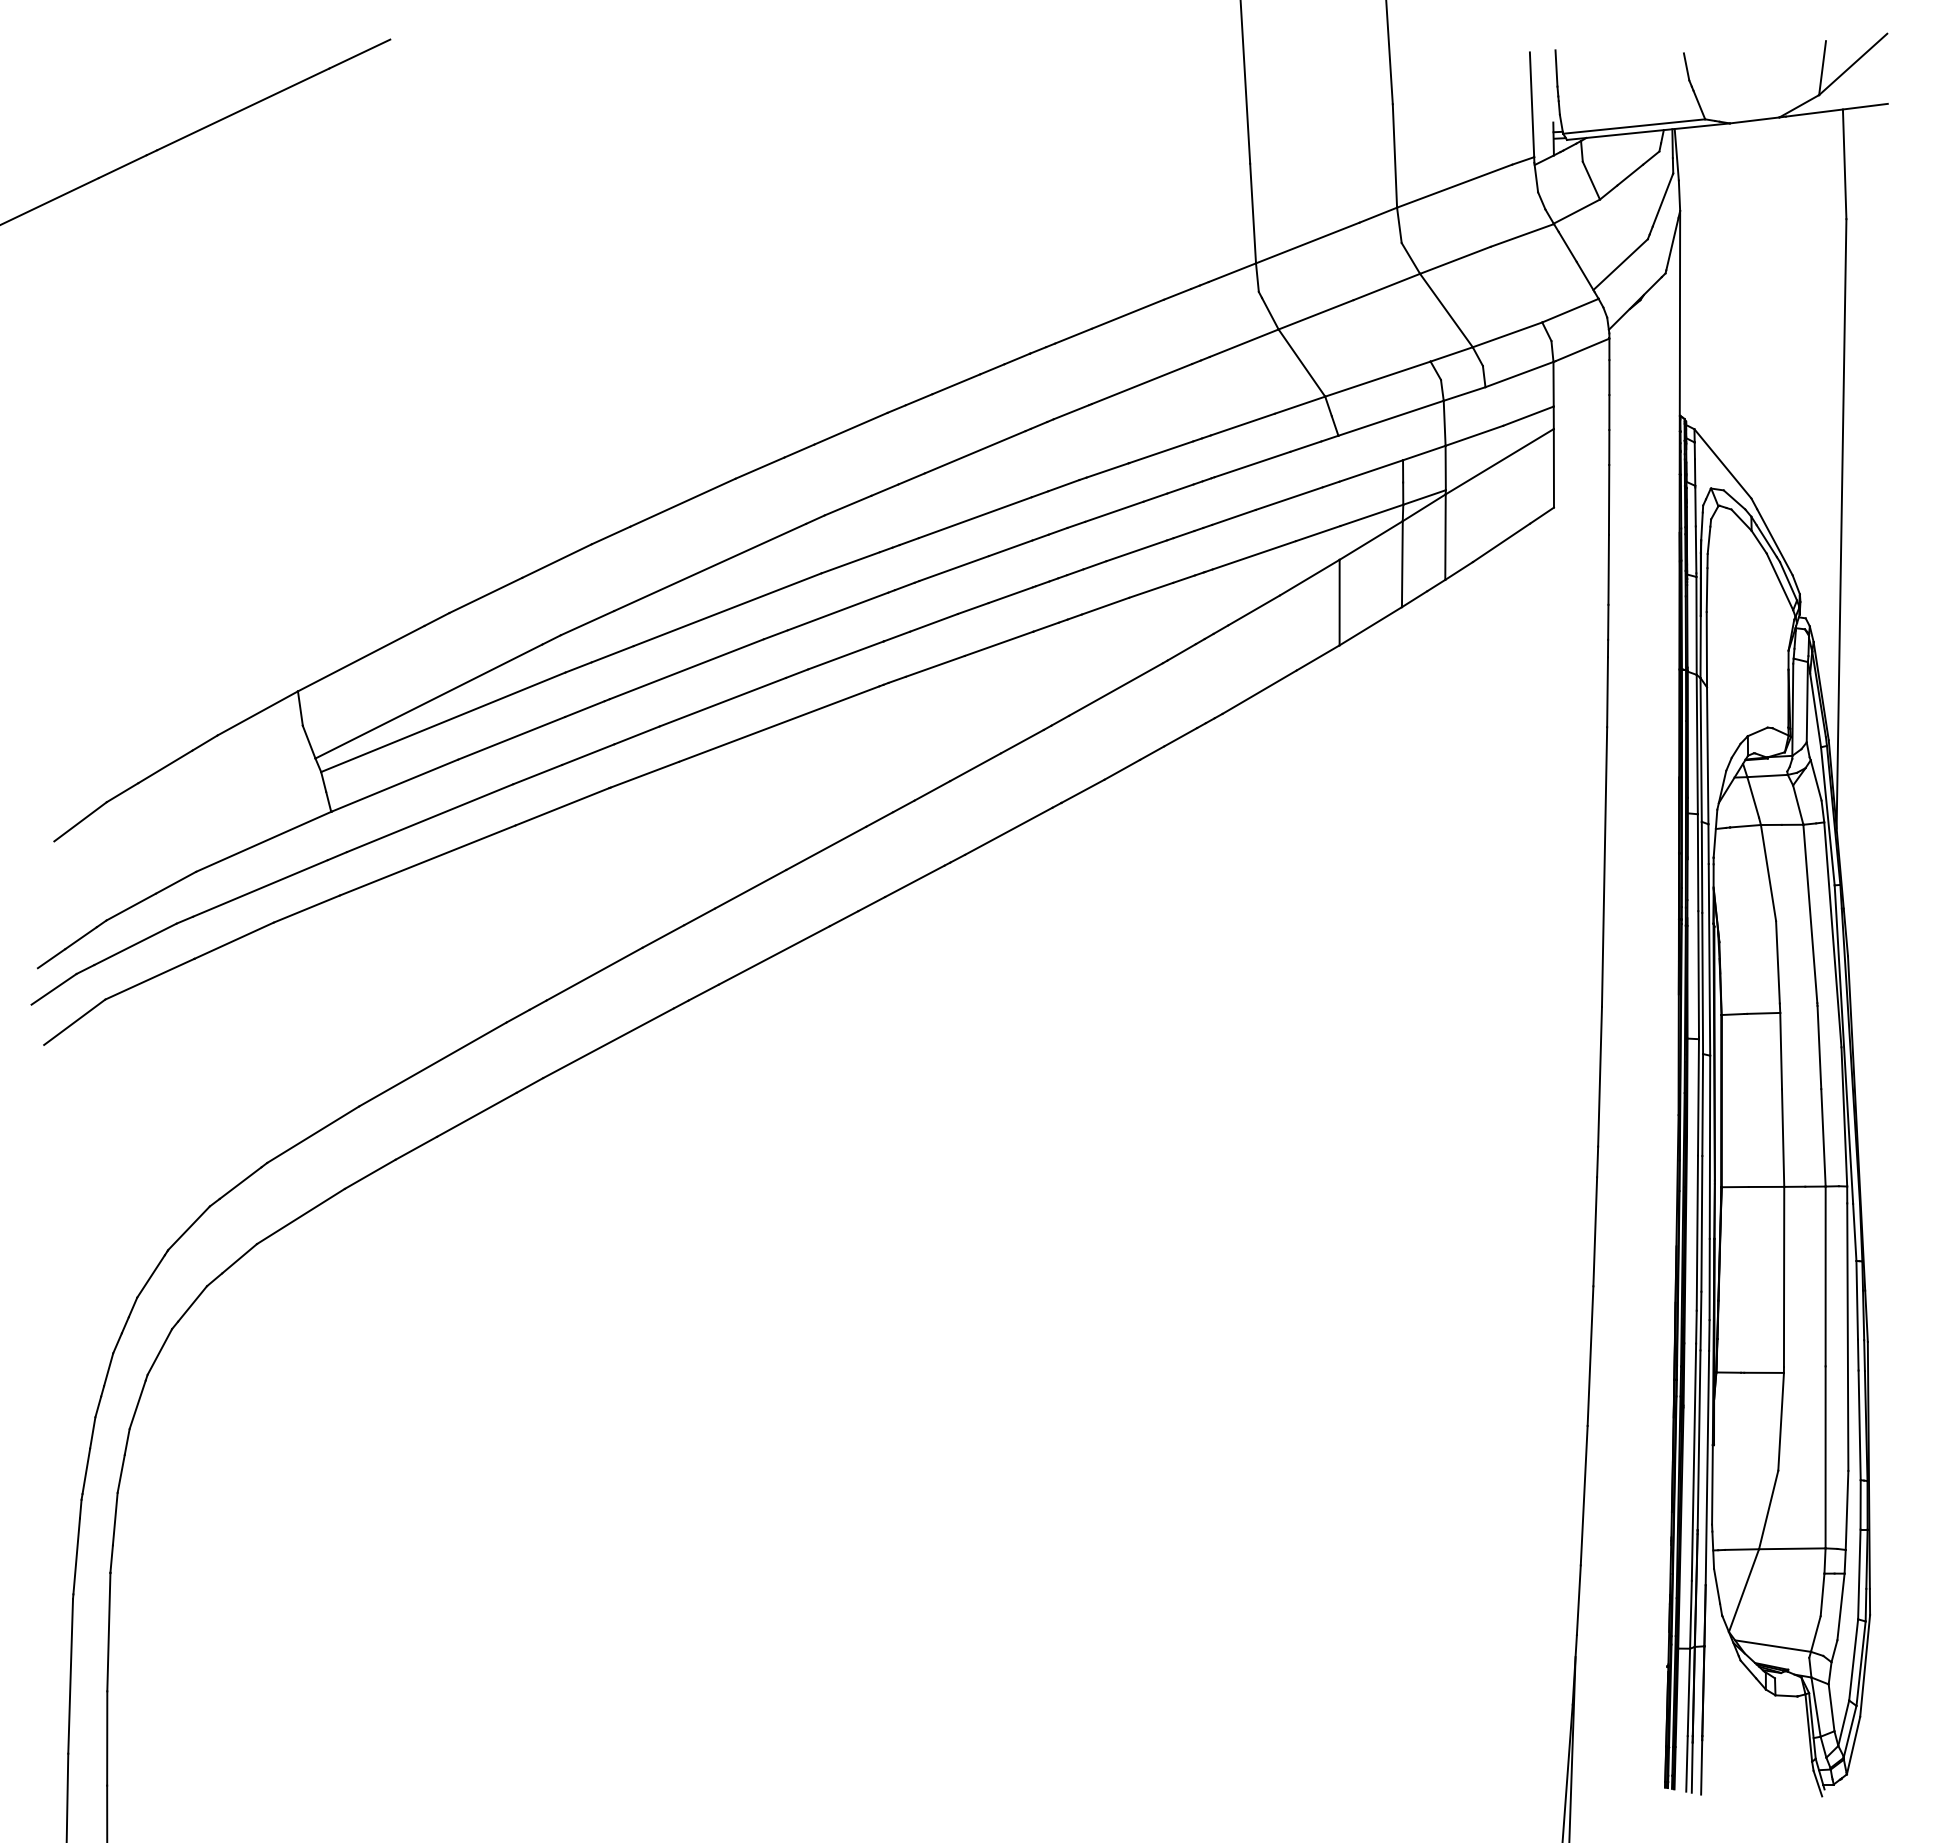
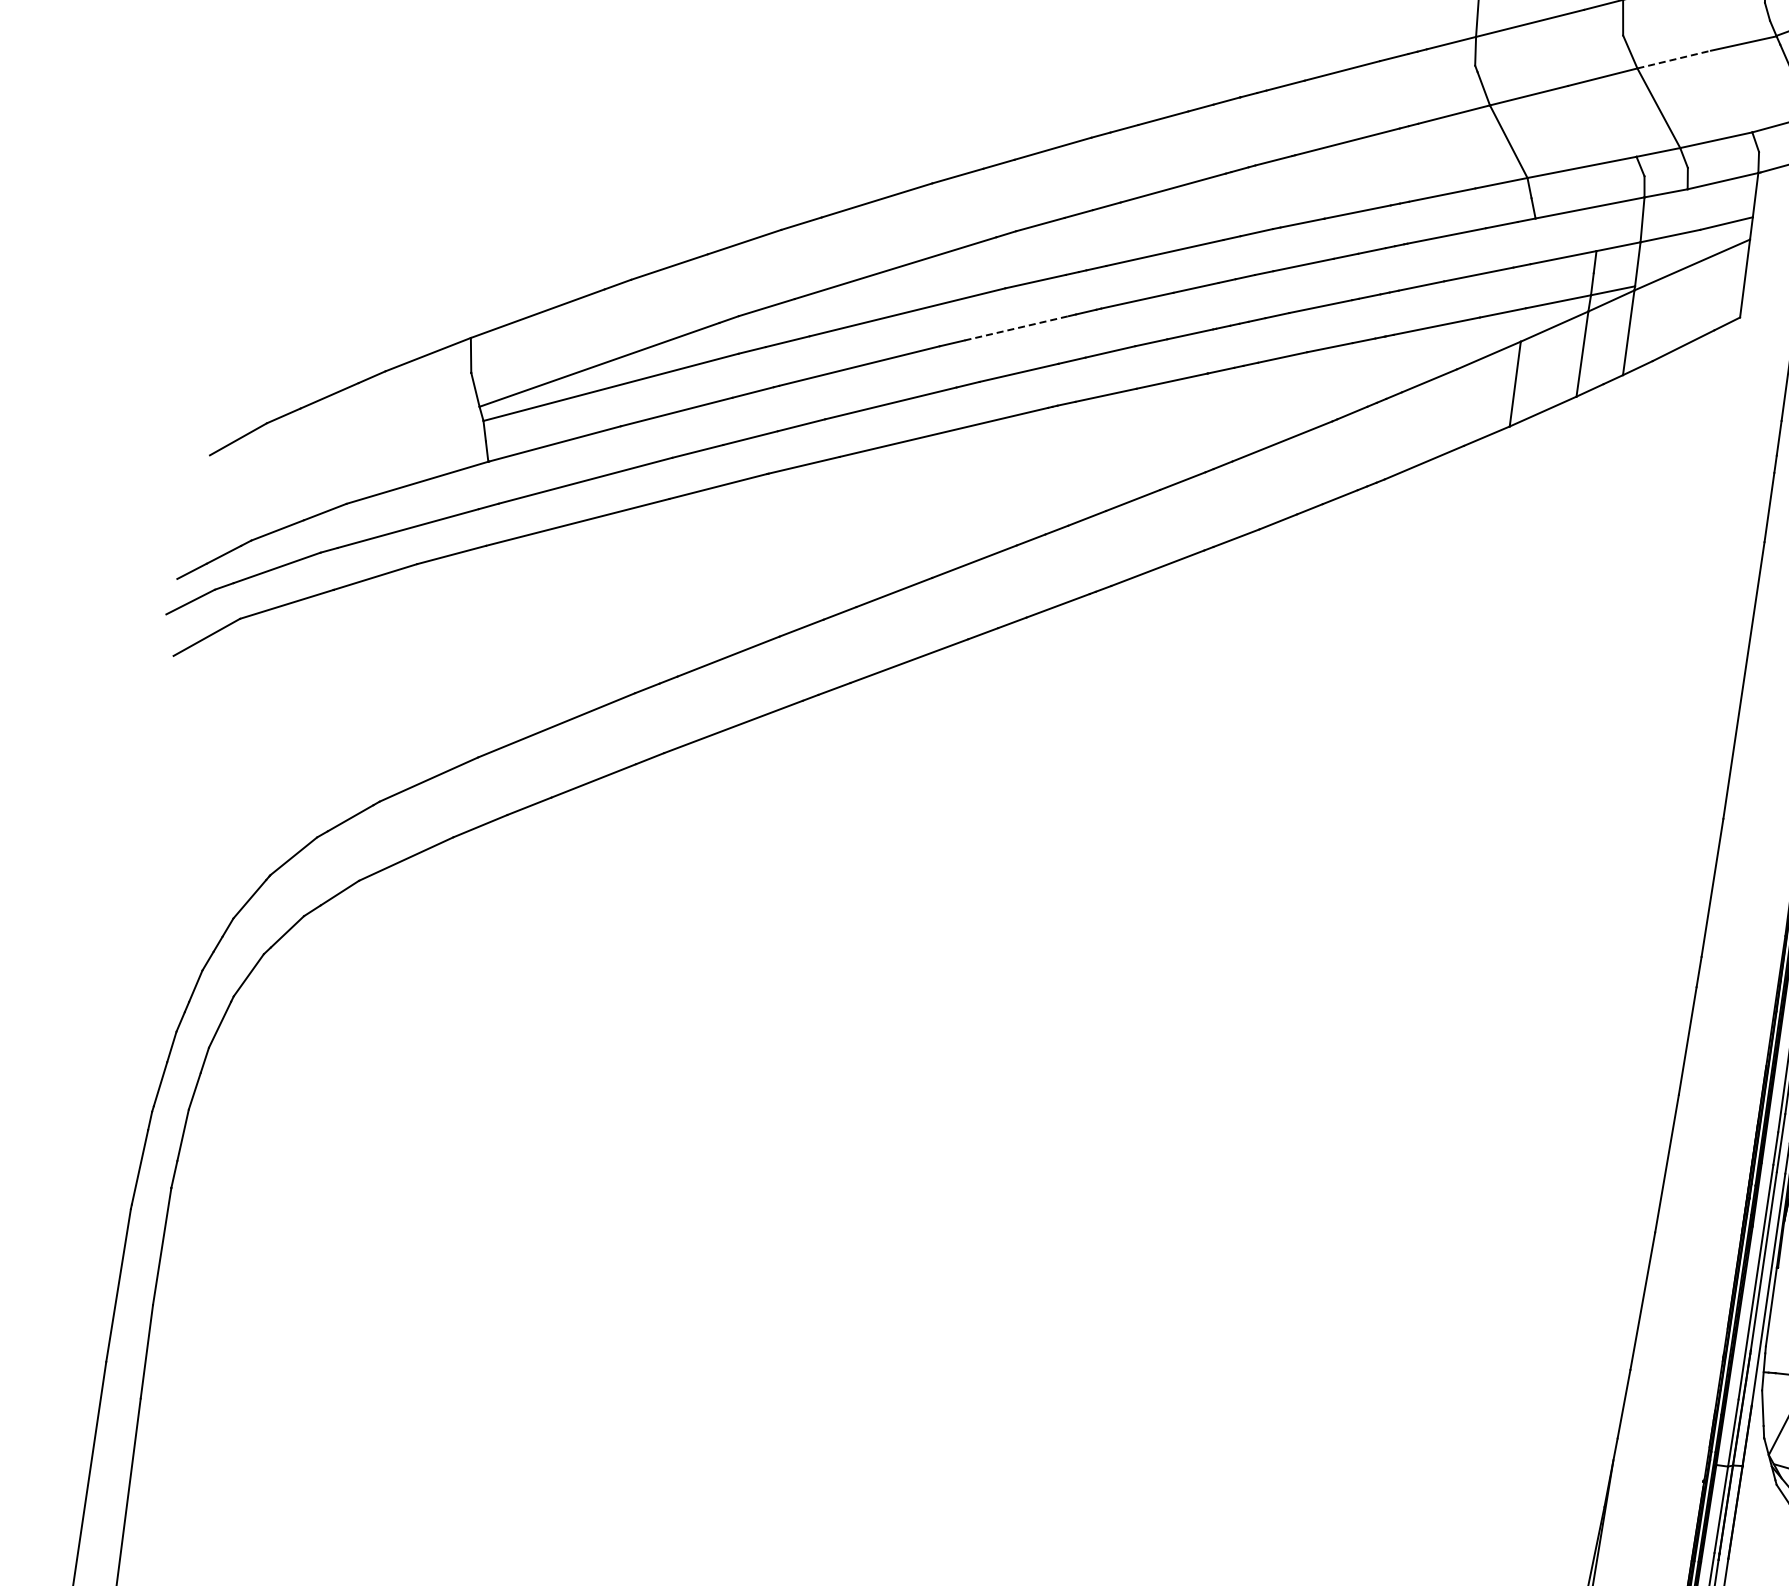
line: (1455, 260) -> (1674, 59), solid -> dashed
line: (838, 611) -> (1017, 328), solid -> dashed

